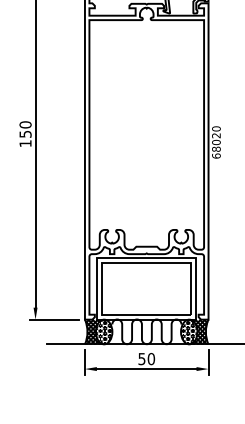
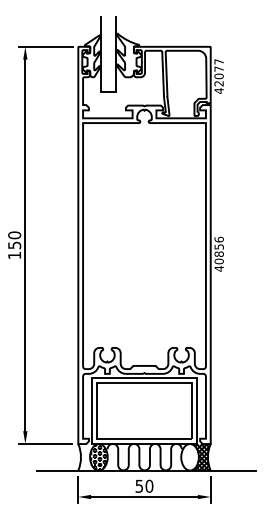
text: (215, 141) -> (218, 253), 68020 -> 40856
hatch: (94, 332) -> (88, 457), removed
hatch: (189, 332) -> (190, 457), removed

